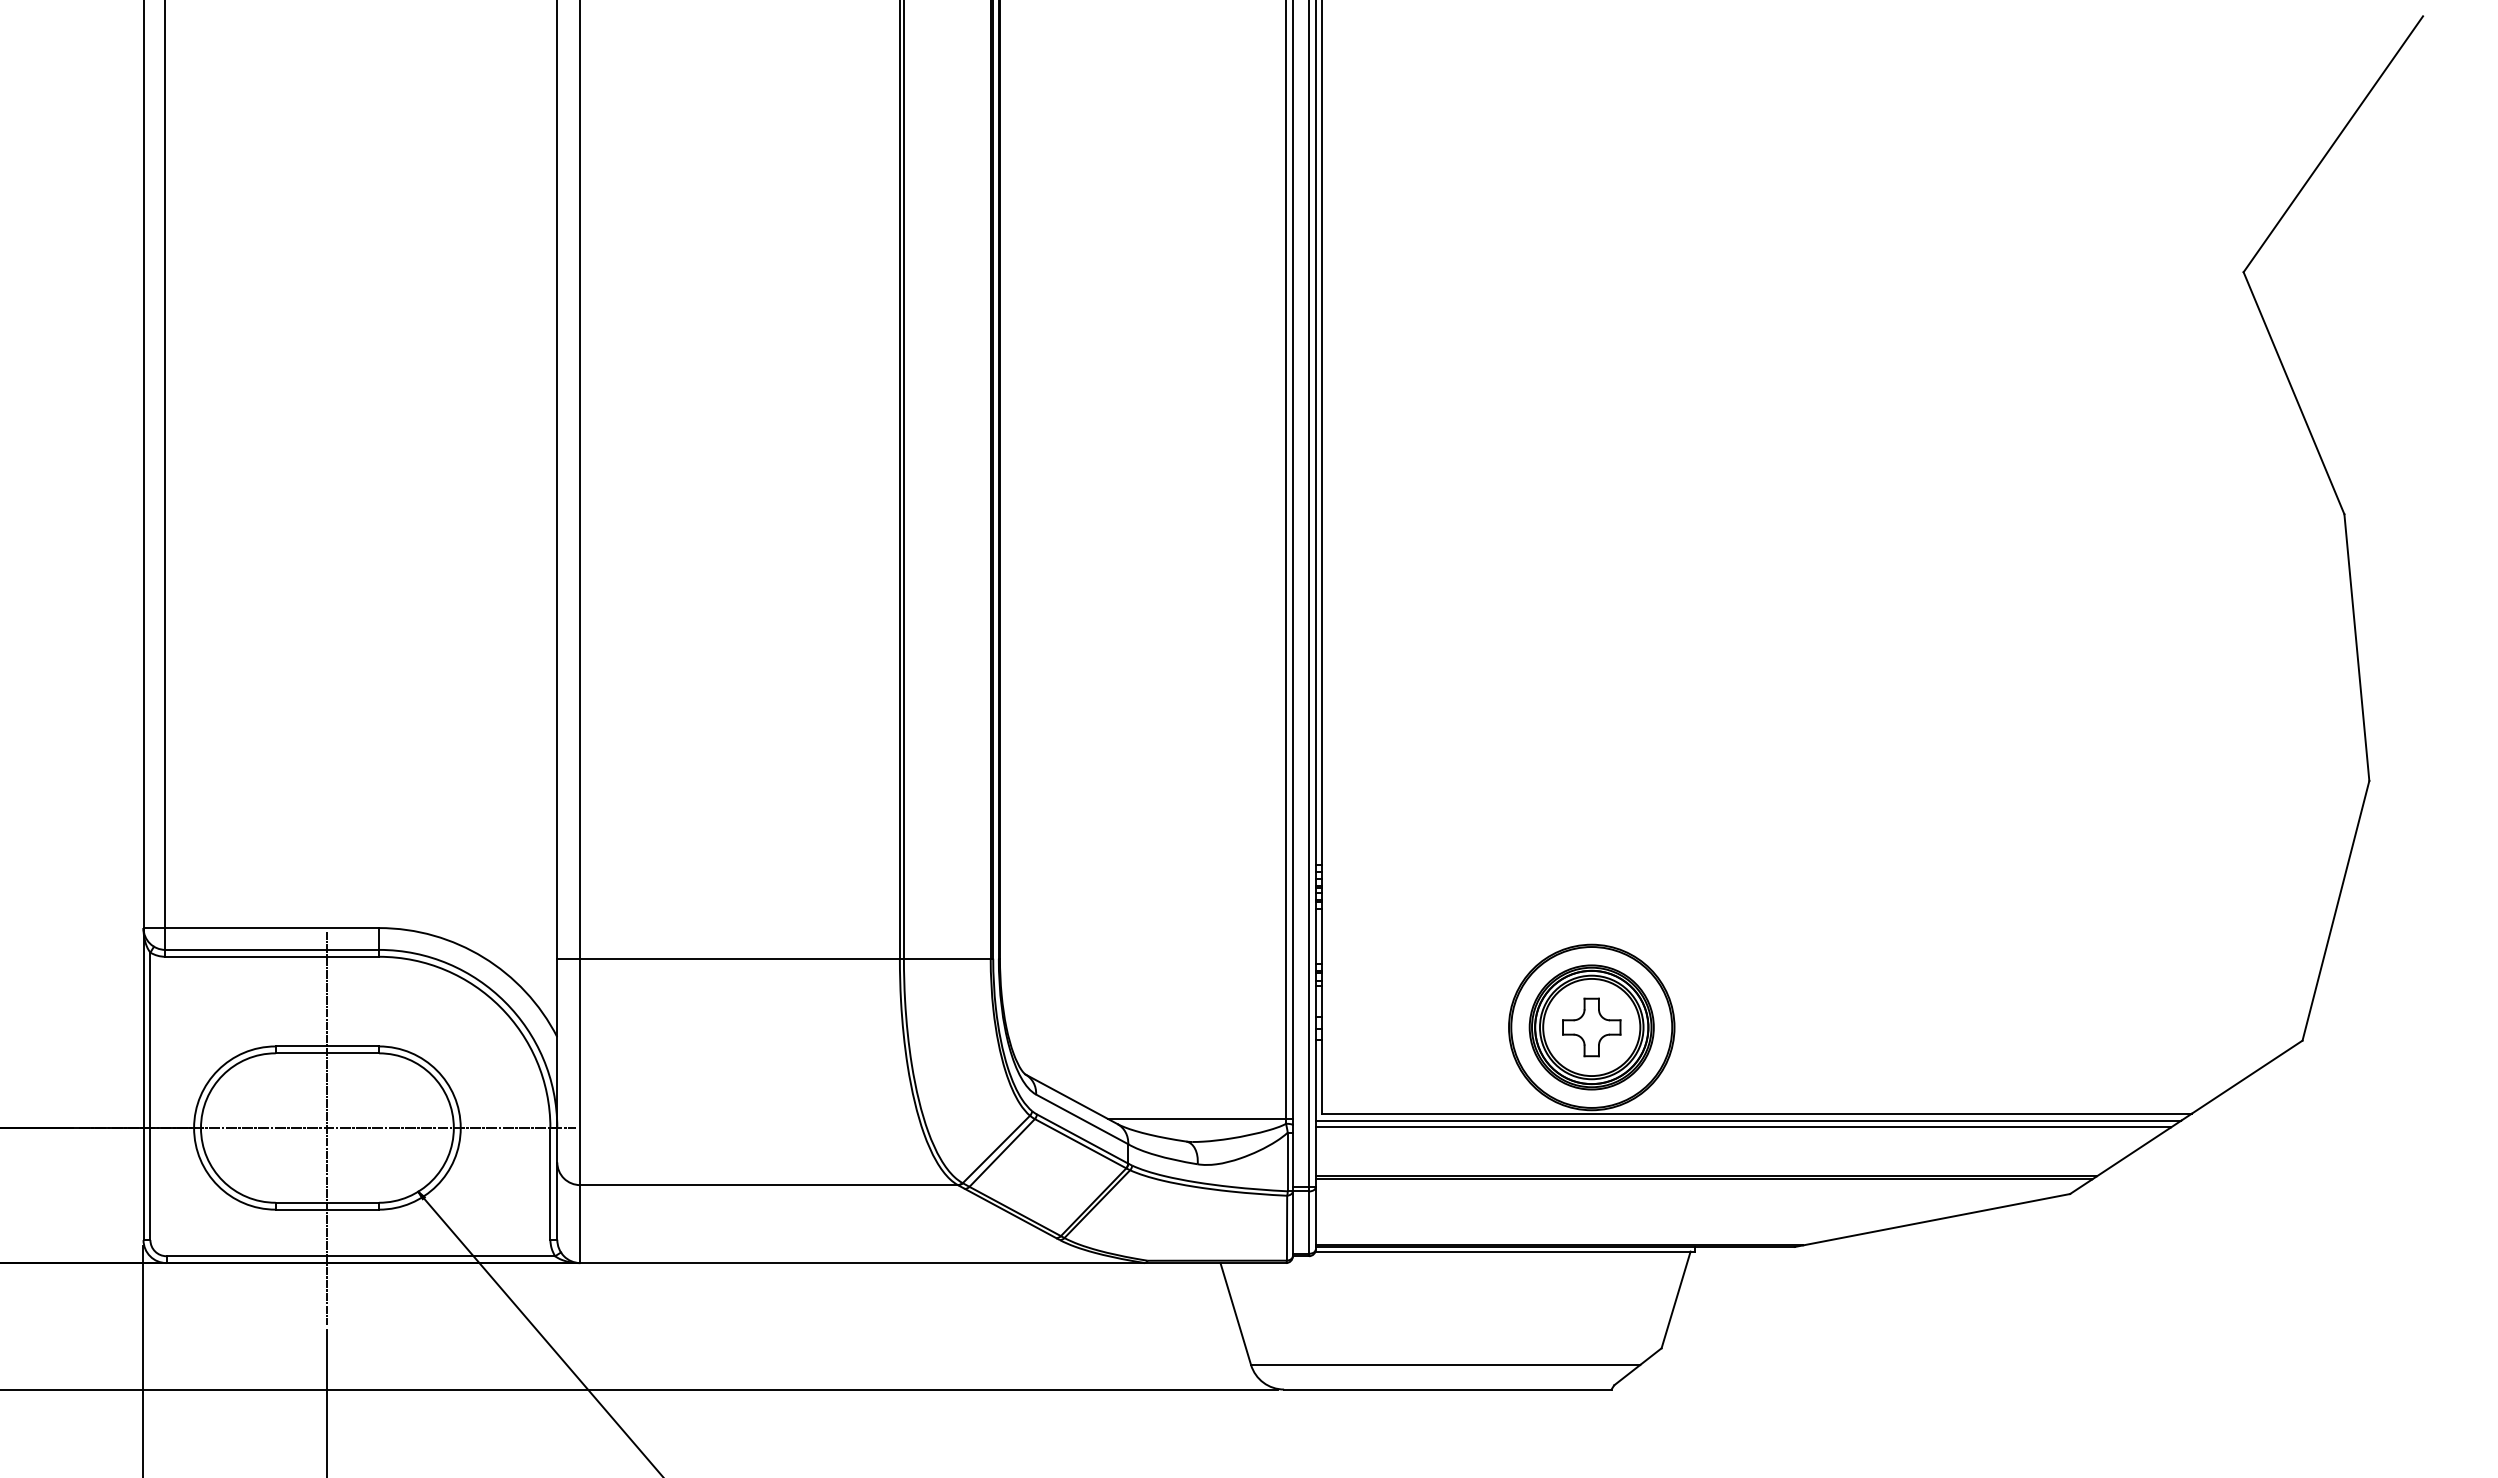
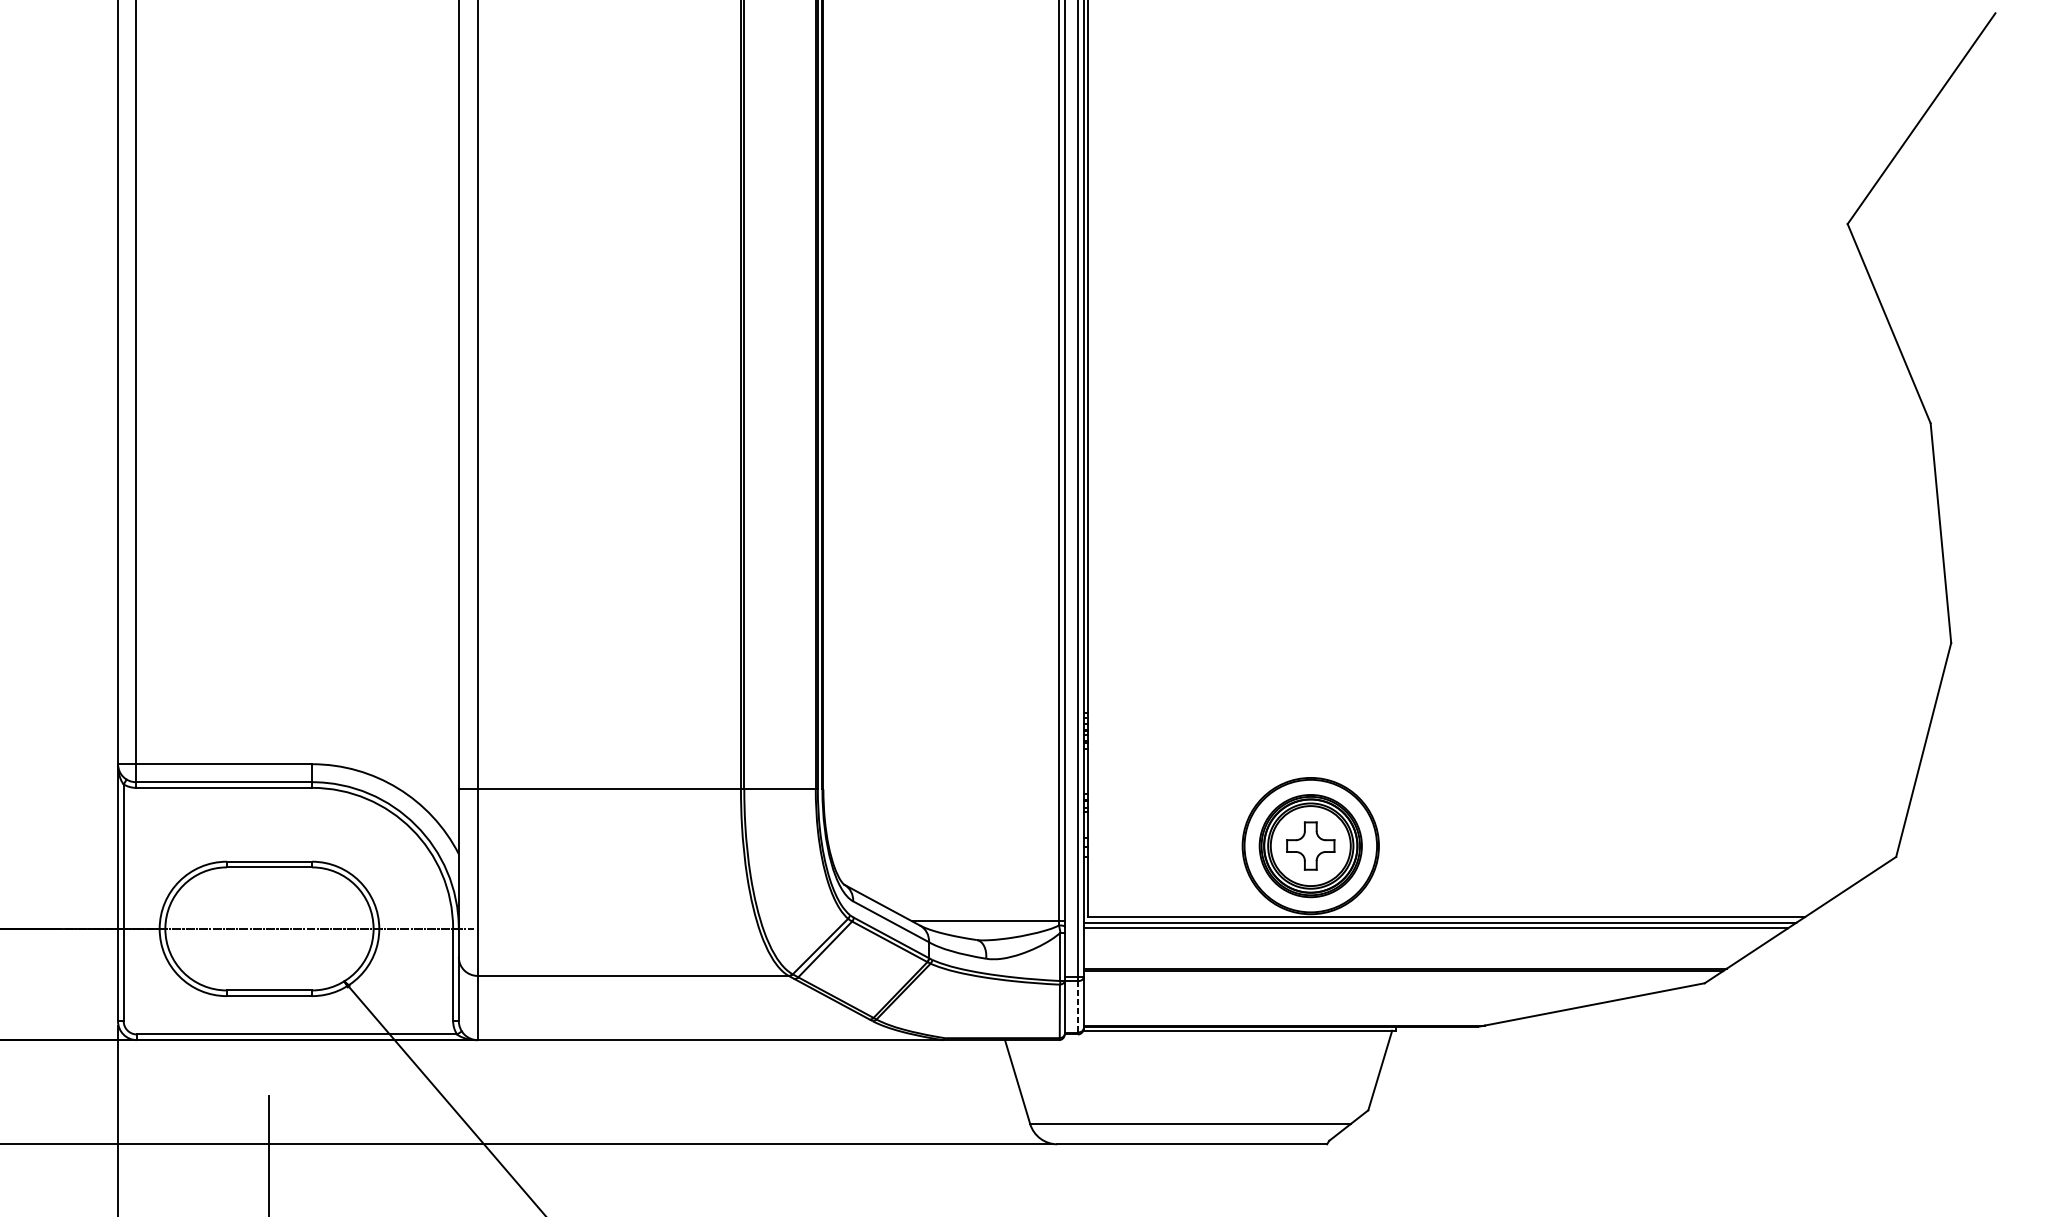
line: (327, 1127) -> (269, 928), removed
line: (1309, 1223) -> (1078, 1007), solid -> dashed

